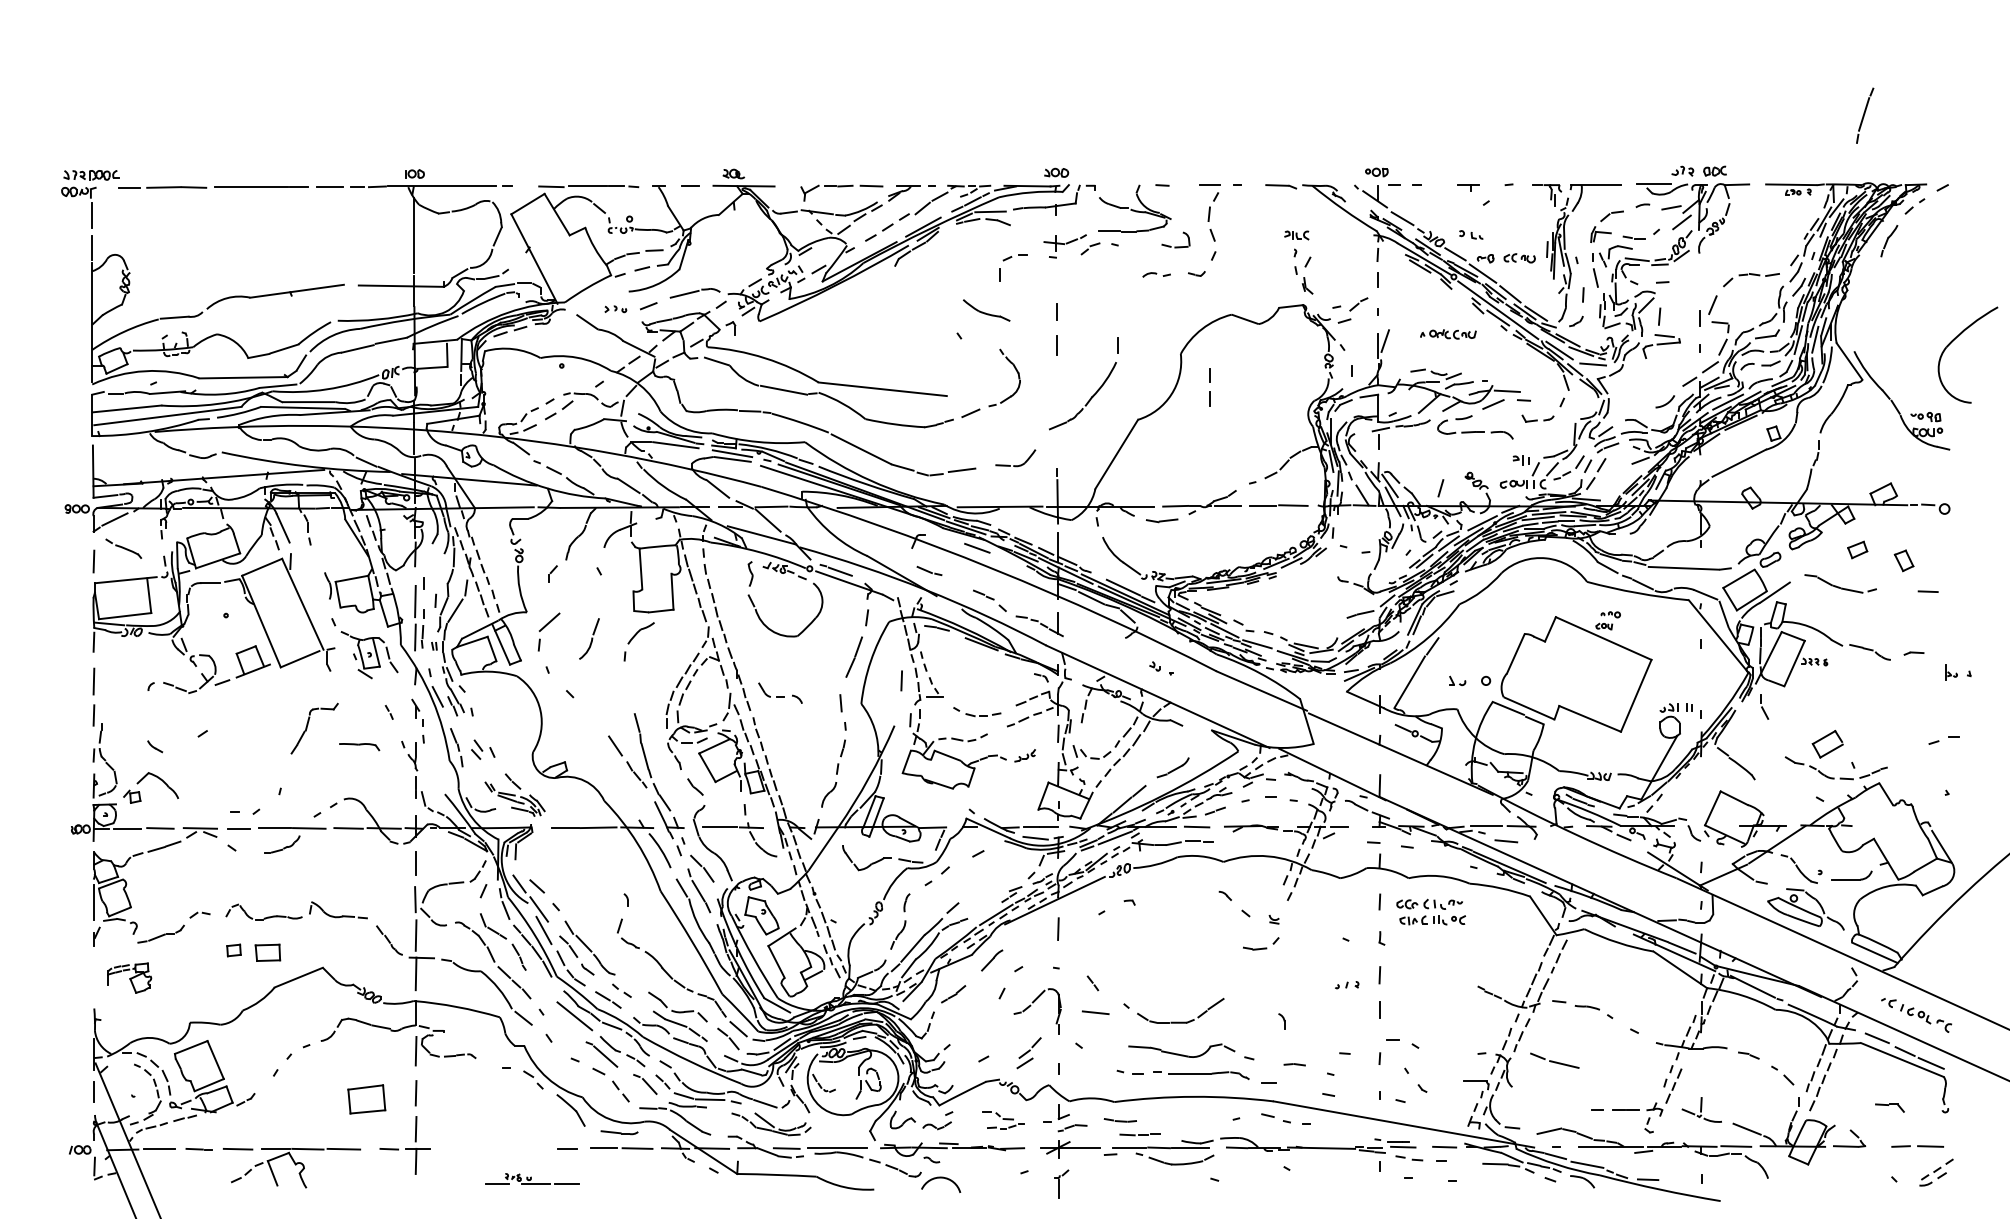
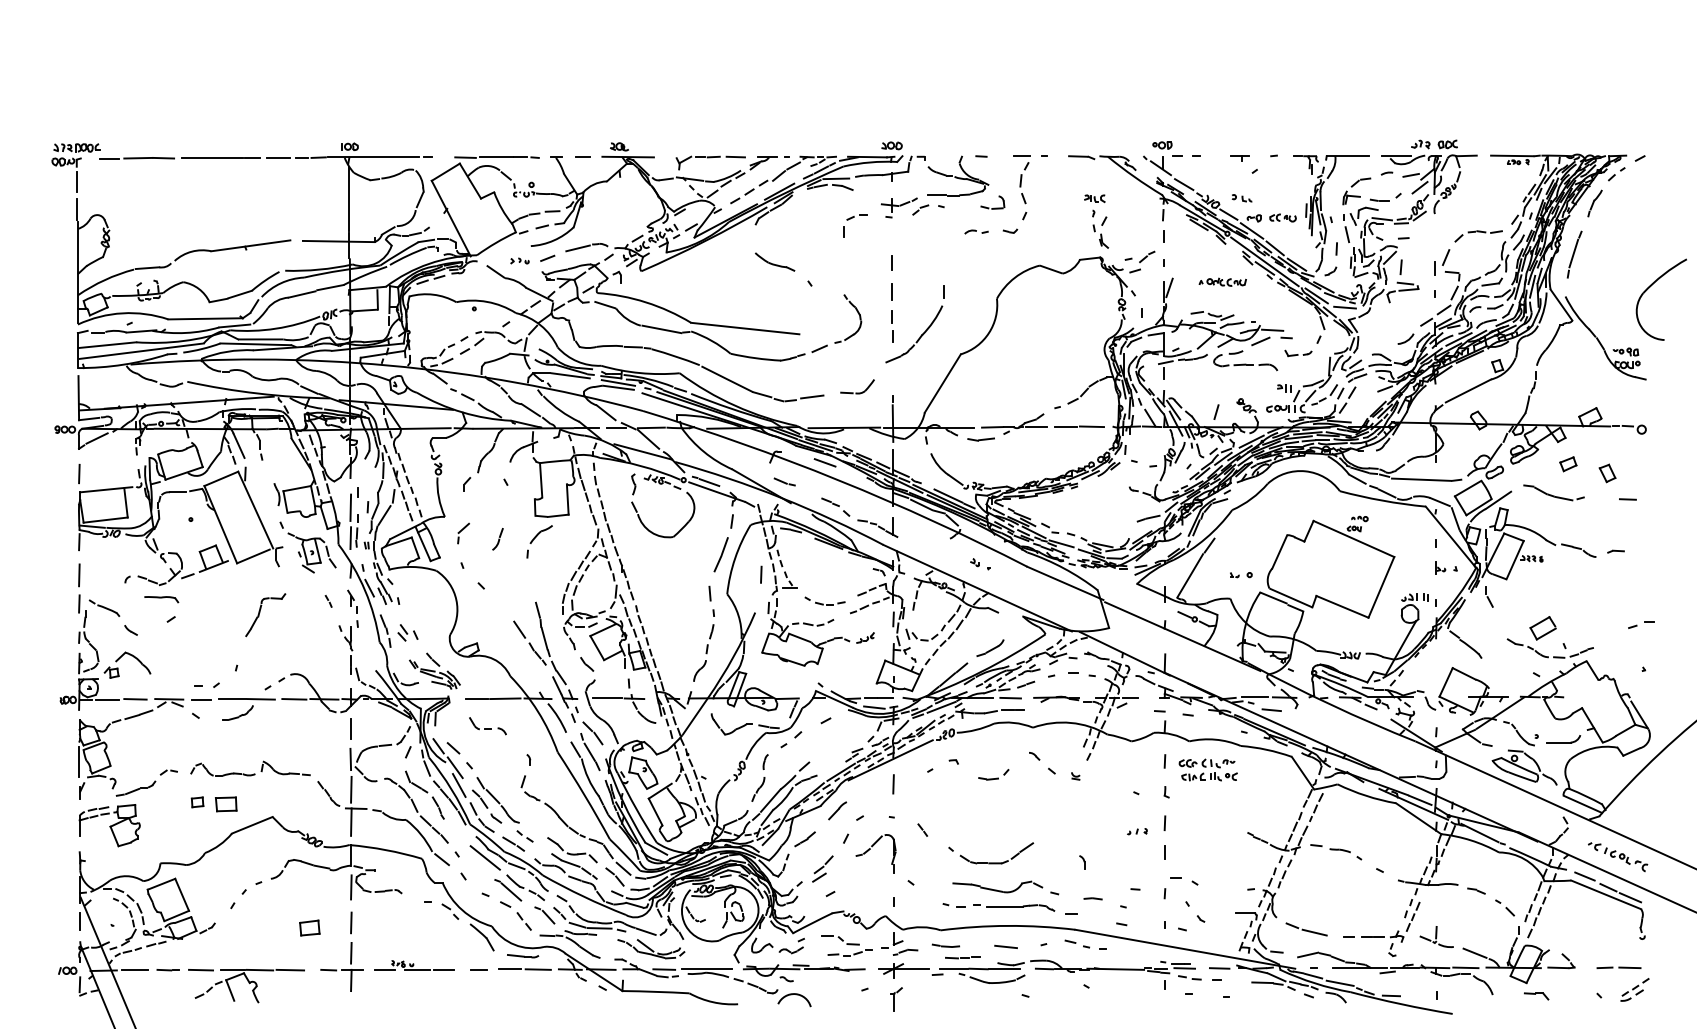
part: (1864, 115) -> (1574, 254), moved
part: (987, 309) -> (775, 261), moved
line: (1209, 383) -> (892, 323), moved
part: (123, 547) -> (104, 607), moved
part: (548, 632) -> (463, 533), size x0.62
part: (589, 639) -> (497, 539), size x0.62
part: (1958, 672) -> (1446, 567), moved
part: (1470, 681) -> (1241, 575), size x0.62
part: (779, 693) -> (487, 726), moved
part: (359, 746) -> (161, 599), moved
part: (1260, 943) -> (993, 774), moved
part: (129, 977) -> (109, 825), size x1.67
line: (1095, 1012) -> (1005, 946), moved
part: (1028, 1052) -> (822, 868), moved
part: (1554, 1060) -> (1306, 929), moved
part: (366, 1098) -> (309, 927), size x0.62
part: (1889, 1108) -> (1536, 996), moved
part: (1002, 1120) -> (846, 945), size x1.43
part: (532, 1179) -> (414, 965), moved

